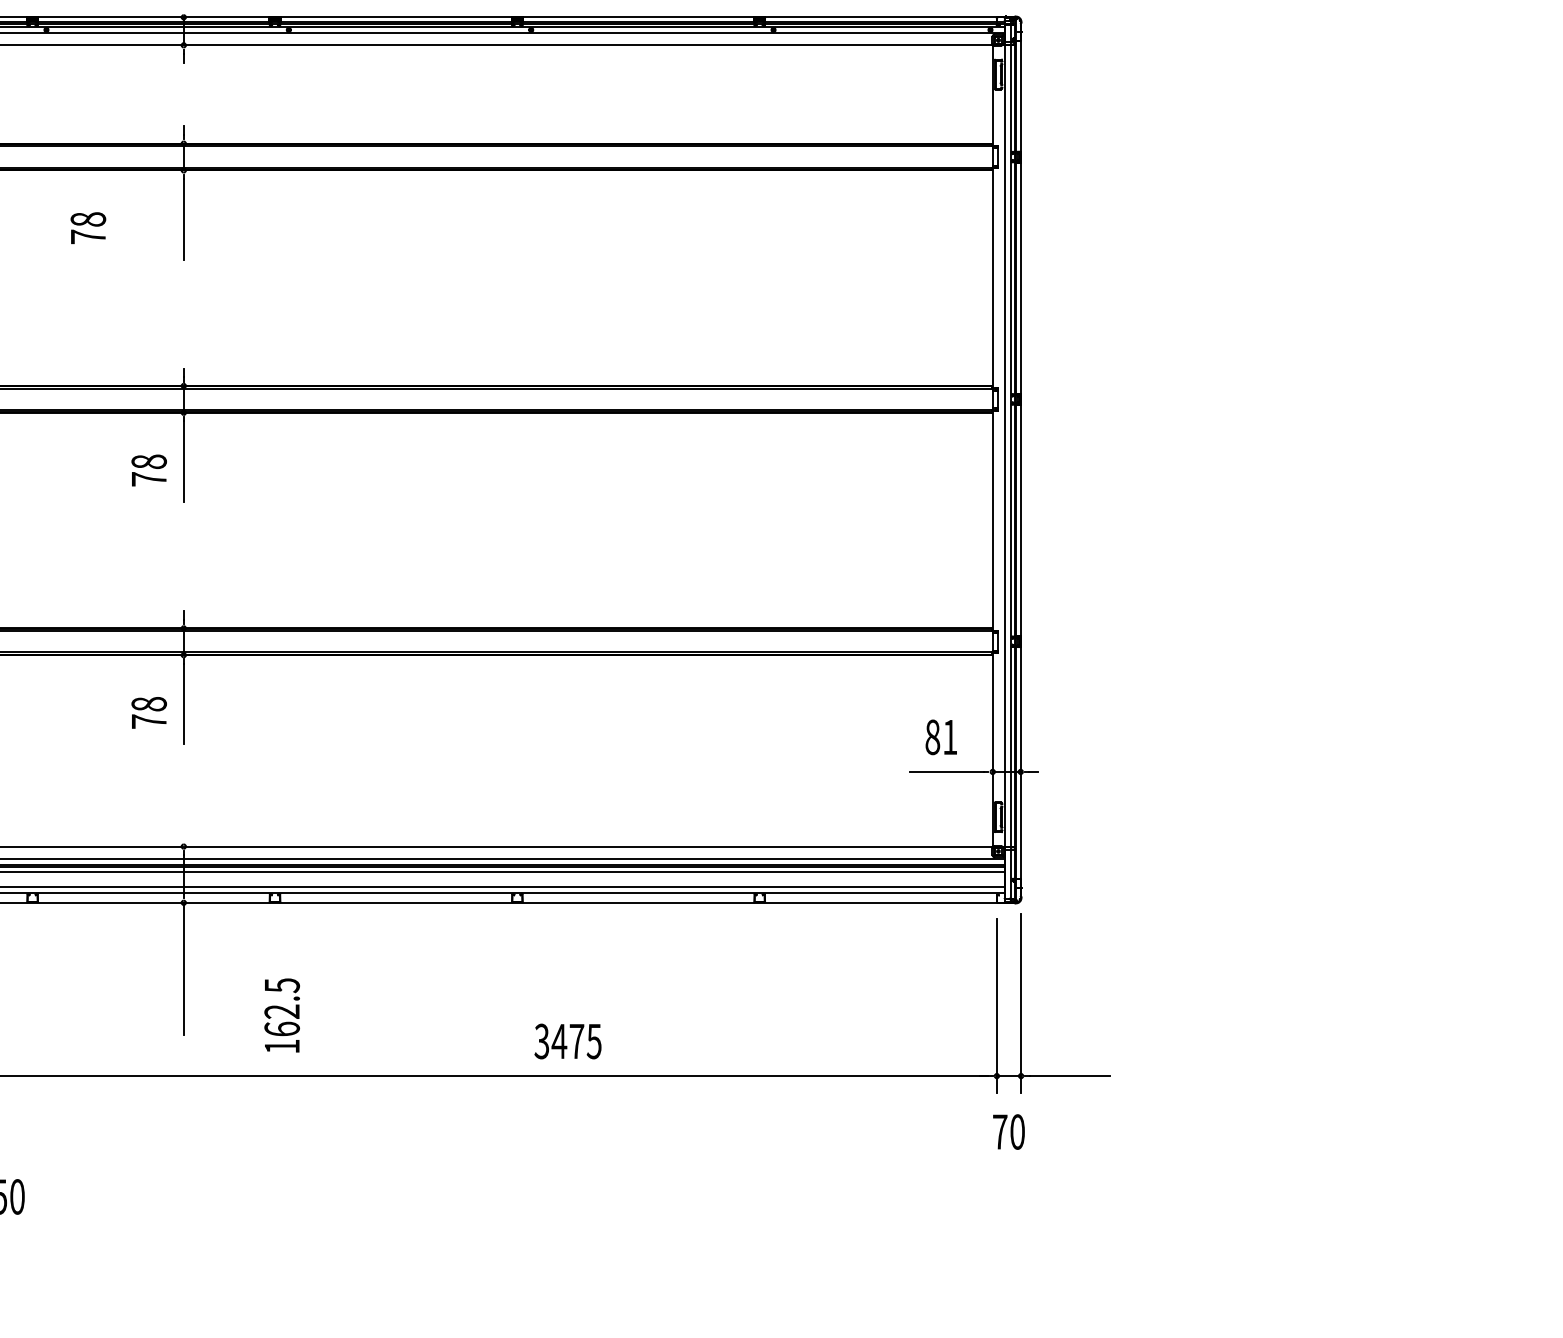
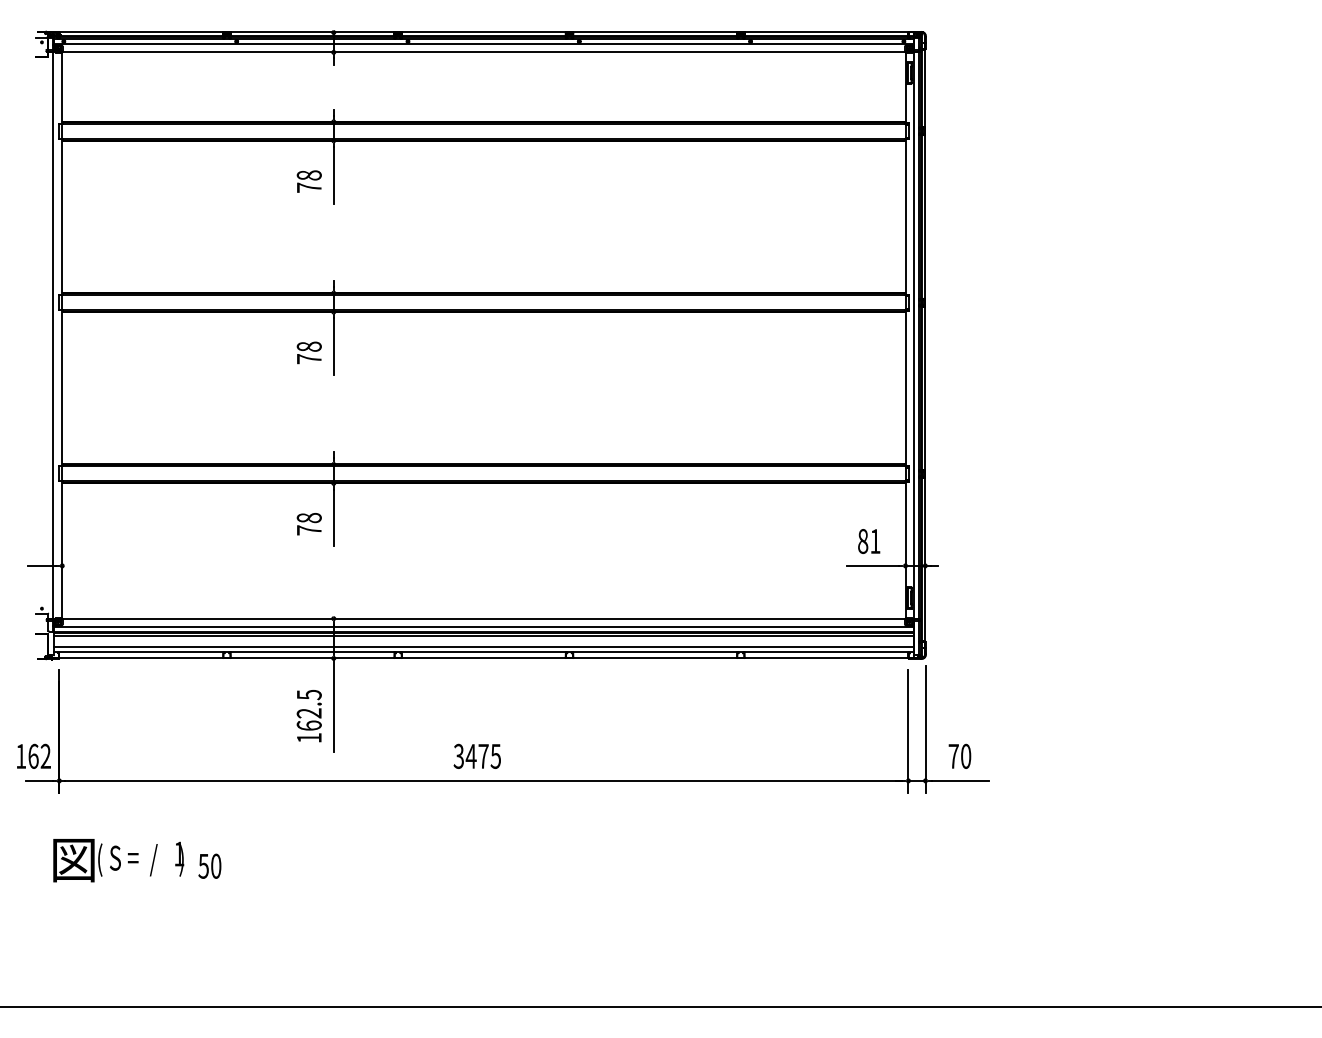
text: (87, 228) -> (308, 181), moved
text: (281, 1016) -> (308, 716), moved
text: (566, 1040) -> (476, 755), moved
text: (1008, 1130) -> (959, 755), moved

